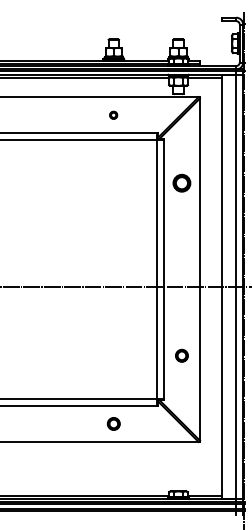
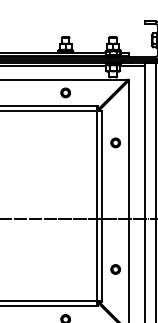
part: (113, 115) -> (65, 93), size x1.67
circle: (181, 183) -> (115, 143), size x0.71

